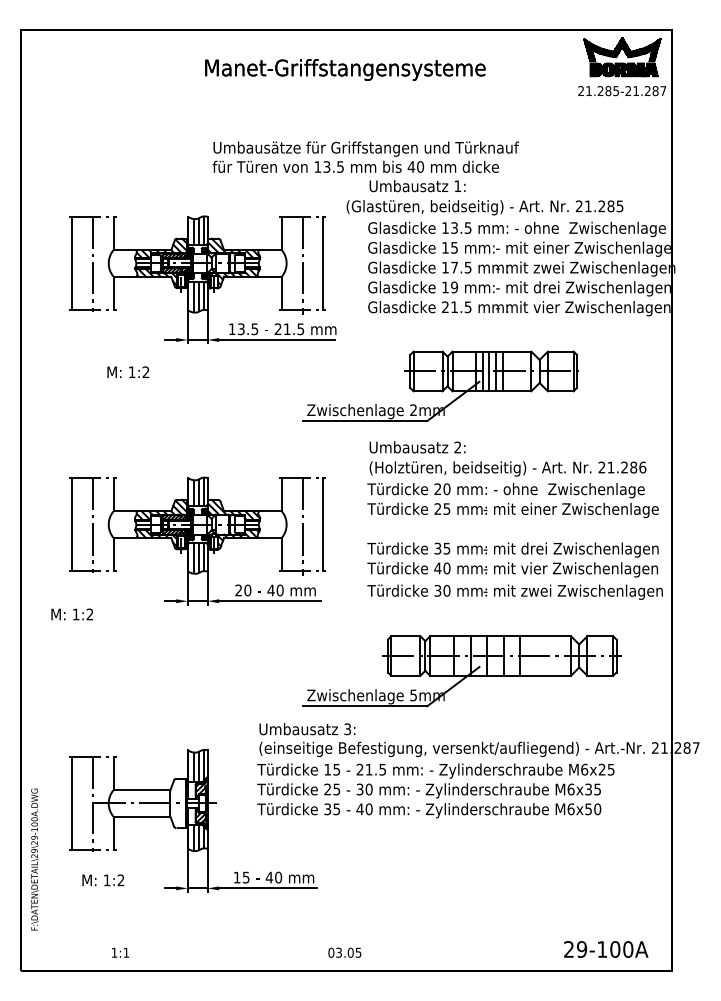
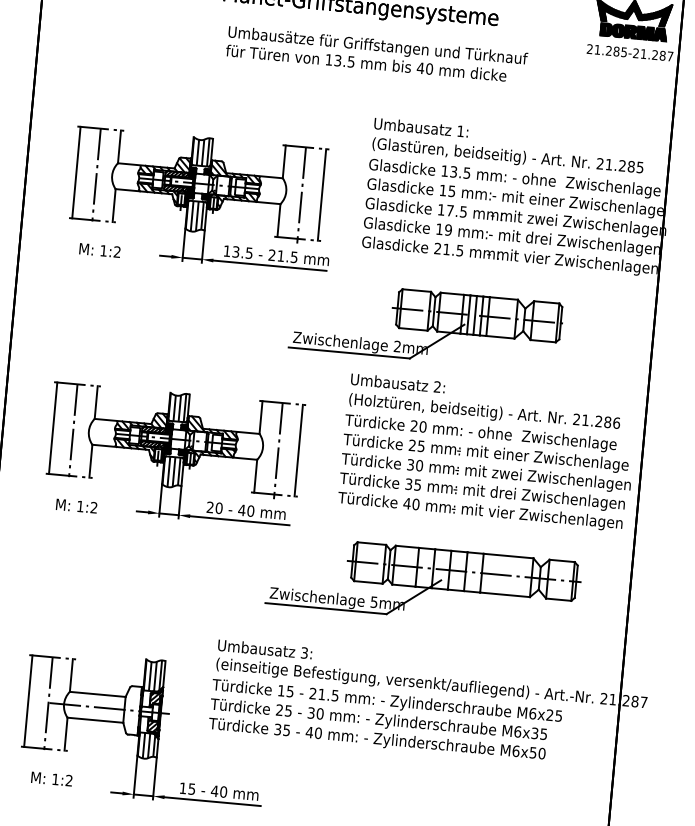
text: (365, 156) -> (376, 53), moved
text: (484, 207) -> (507, 156), moved
text: (128, 371) -> (100, 249), moved
text: (514, 591) -> (485, 472), moved
text: (72, 614) -> (76, 506), moved
part: (461, 671) -> (423, 583), moved

